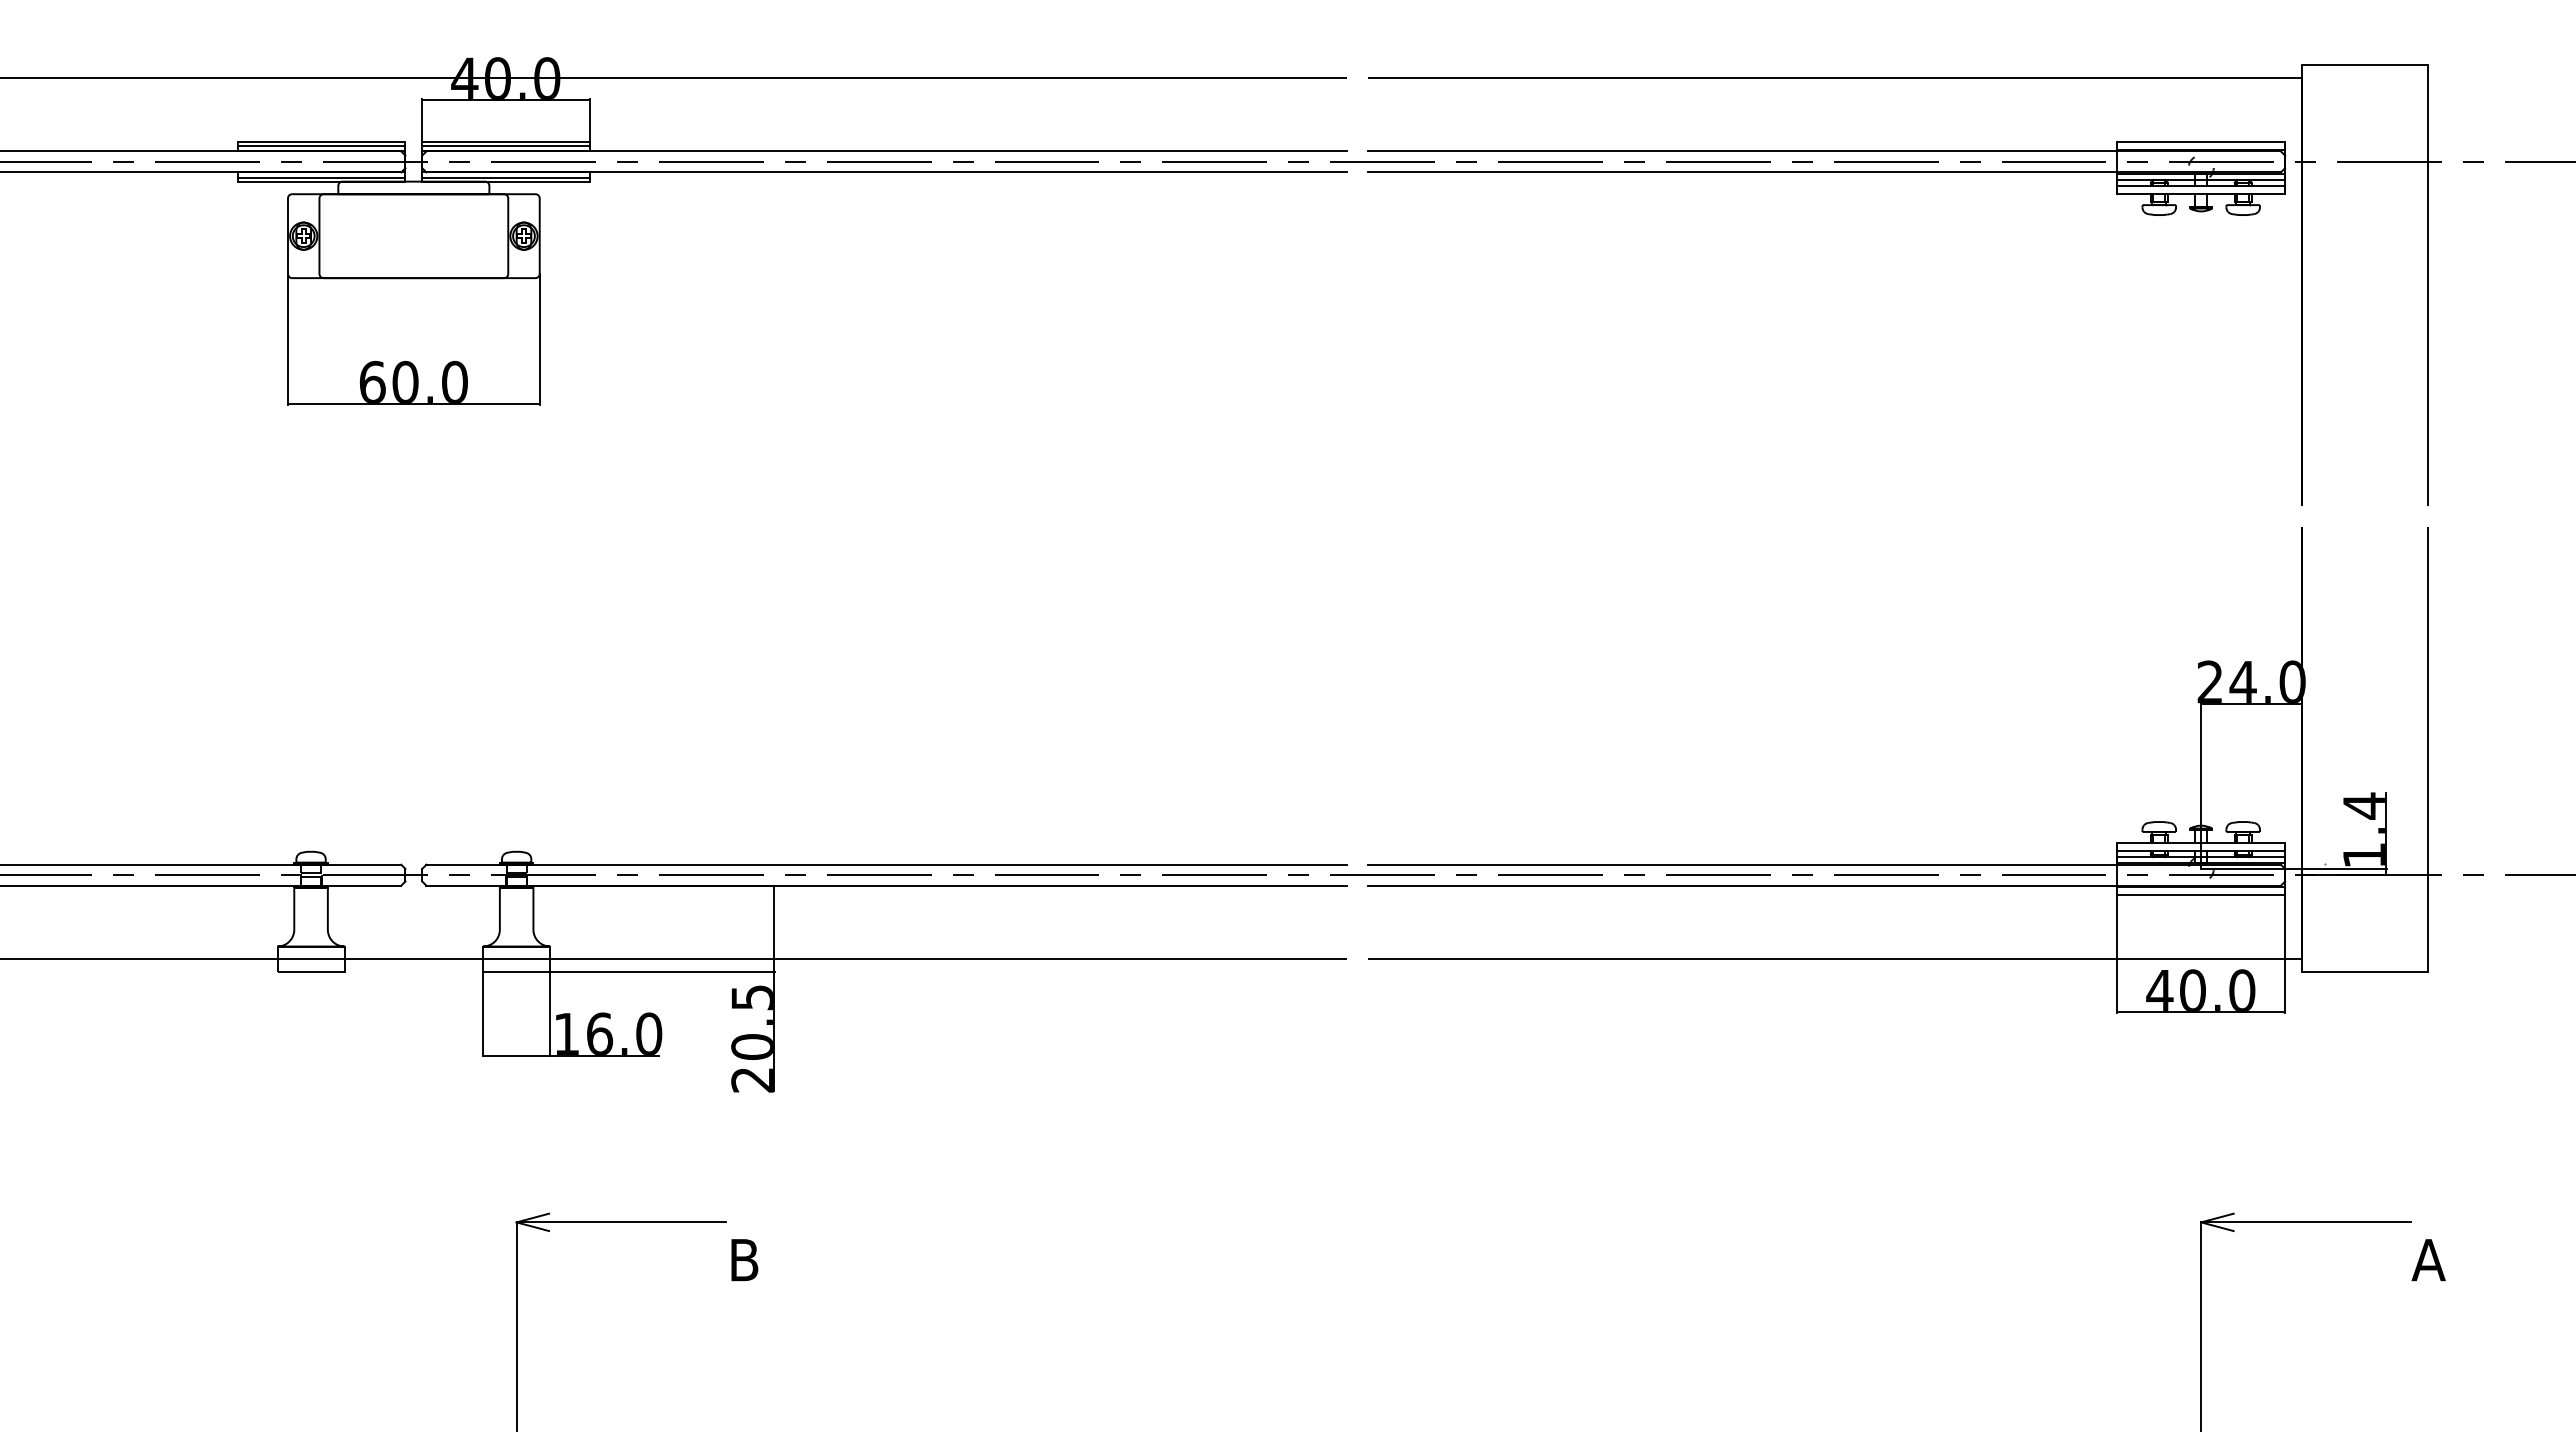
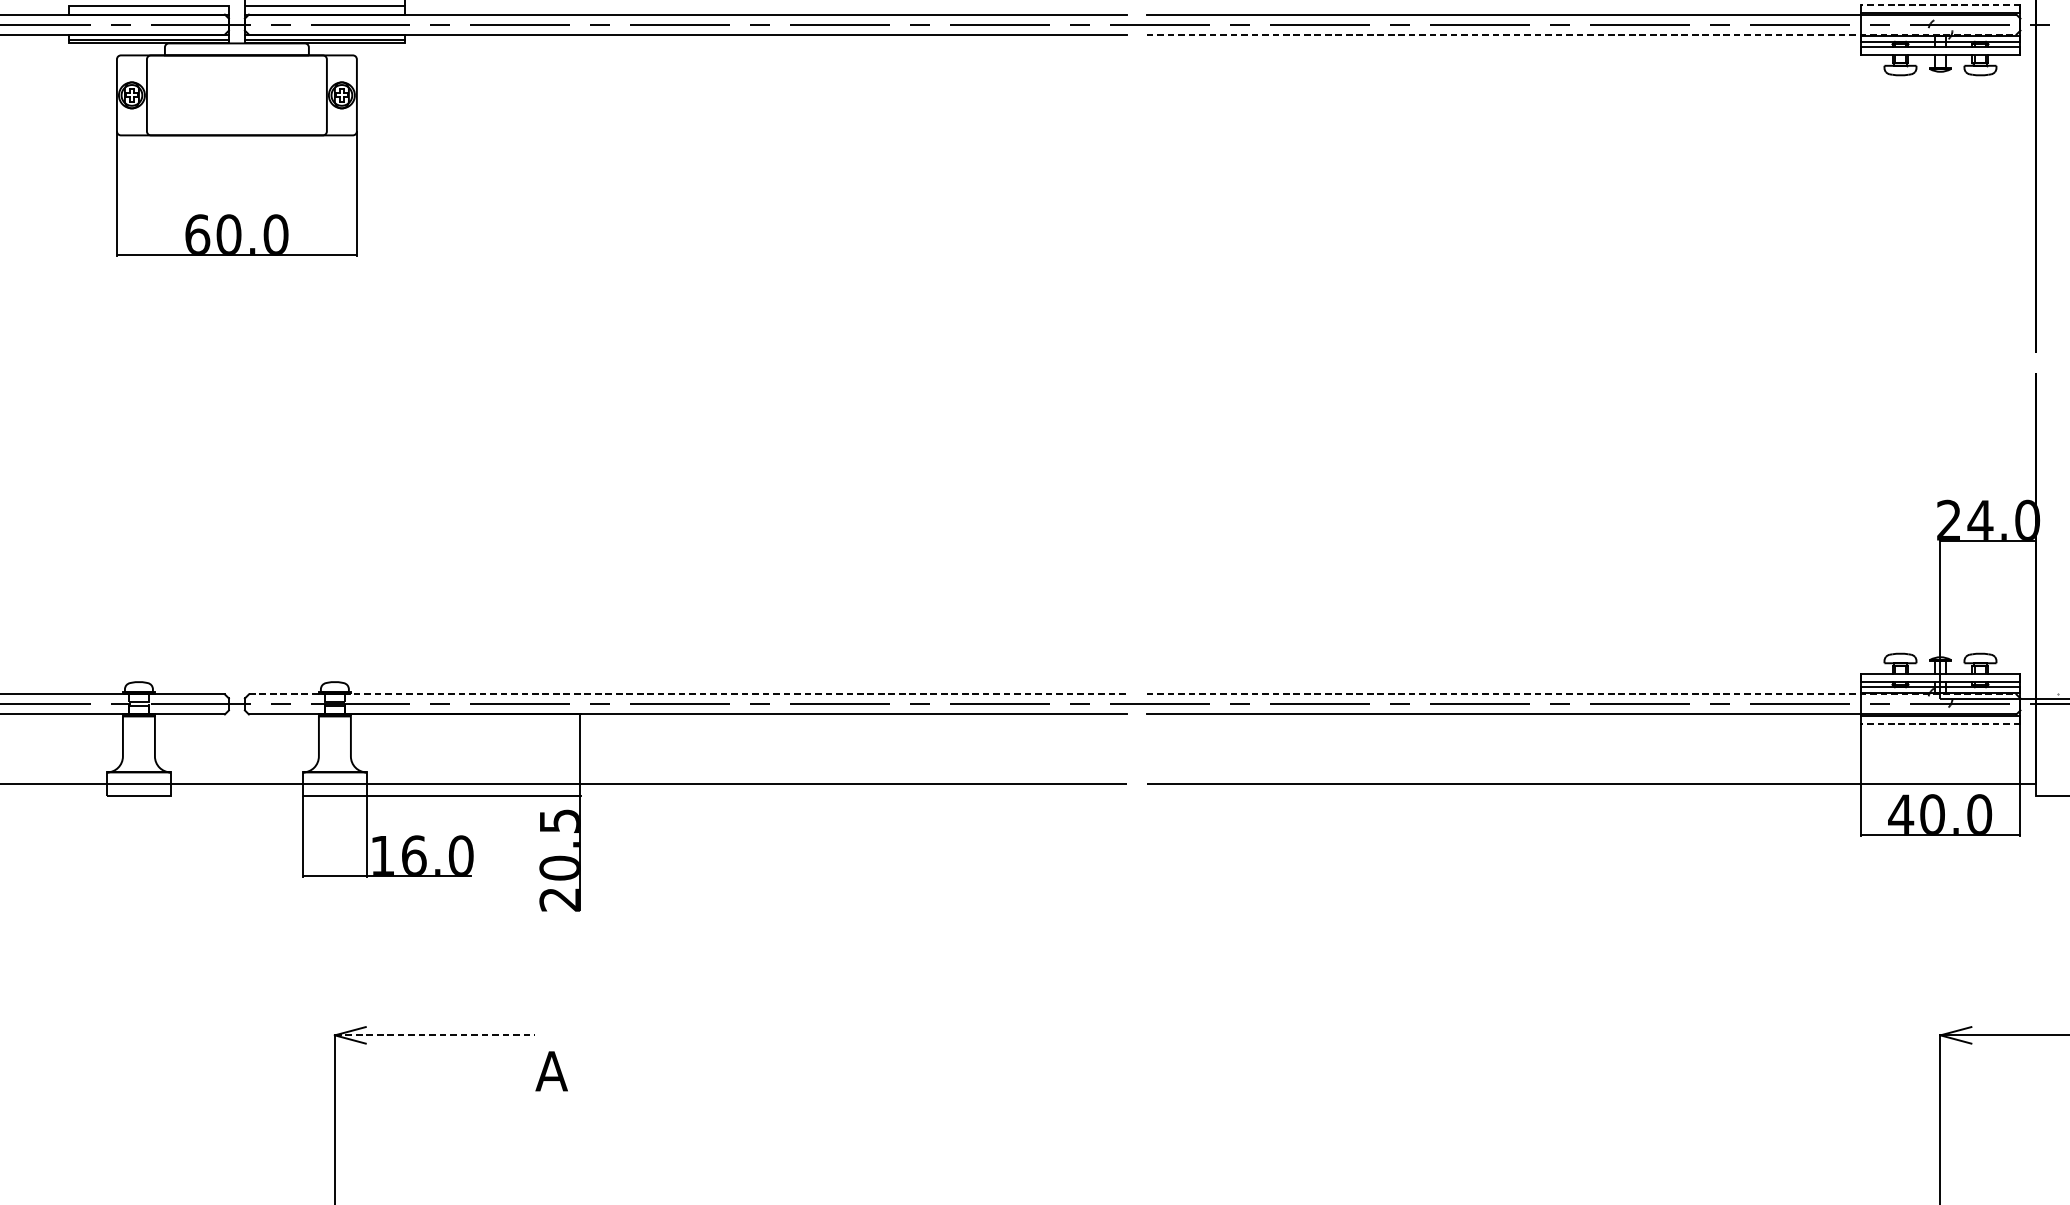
line: (2201, 141) -> (1940, 5), solid -> dashed
line: (321, 145) -> (148, 8), removed
line: (506, 145) -> (325, 8), removed
line: (1825, 172) -> (1582, 34), solid -> dashed
line: (887, 864) -> (688, 694), solid -> dashed
line: (1825, 864) -> (1582, 694), solid -> dashed
line: (2201, 895) -> (1940, 723), solid -> dashed
line: (621, 1222) -> (434, 1035), solid -> dashed
text: (744, 1260) -> (552, 1071), B -> A

